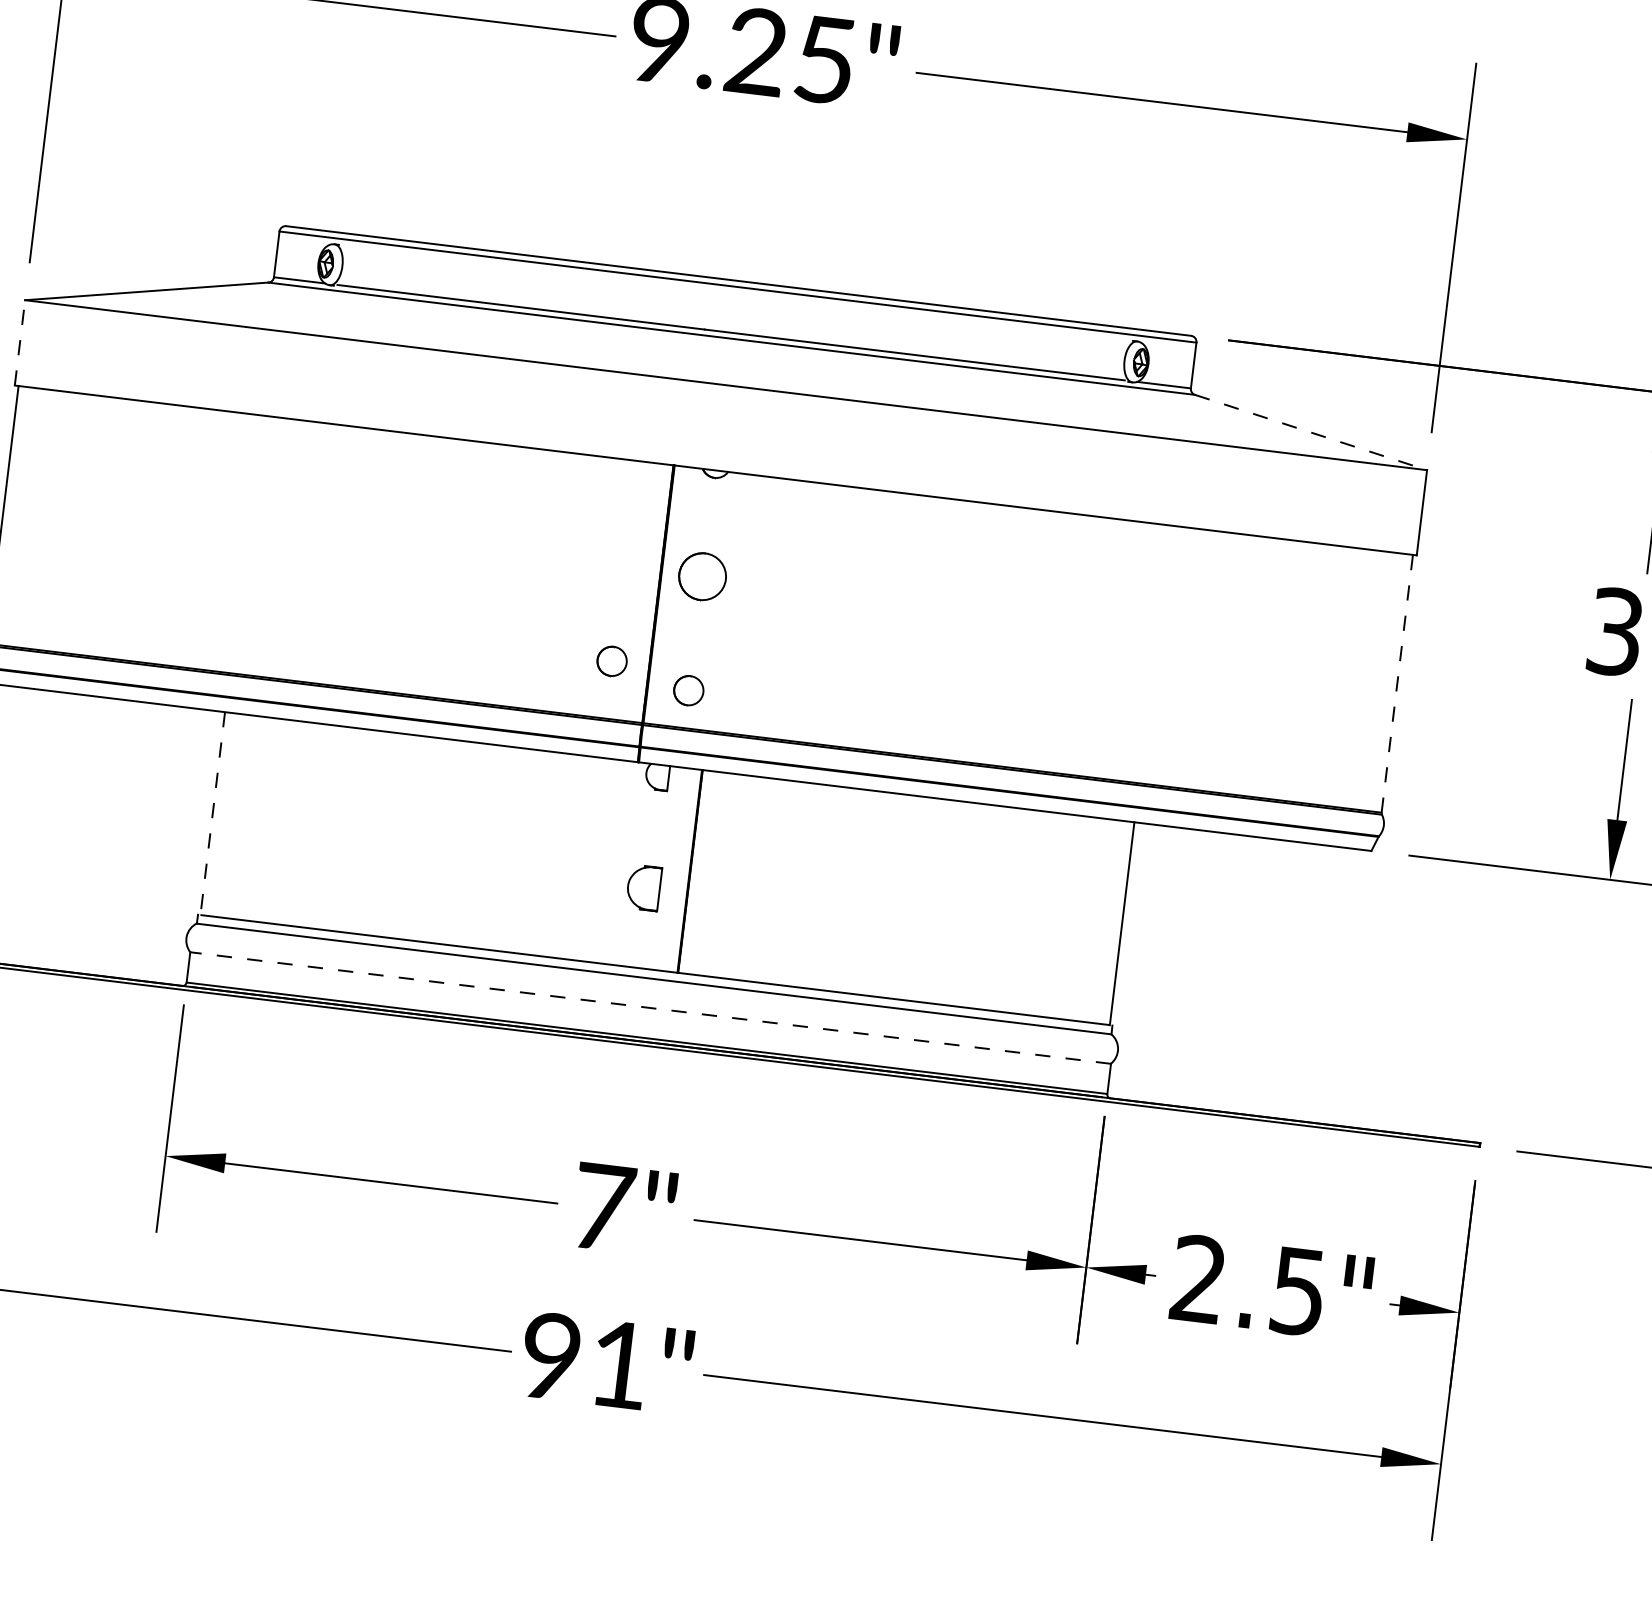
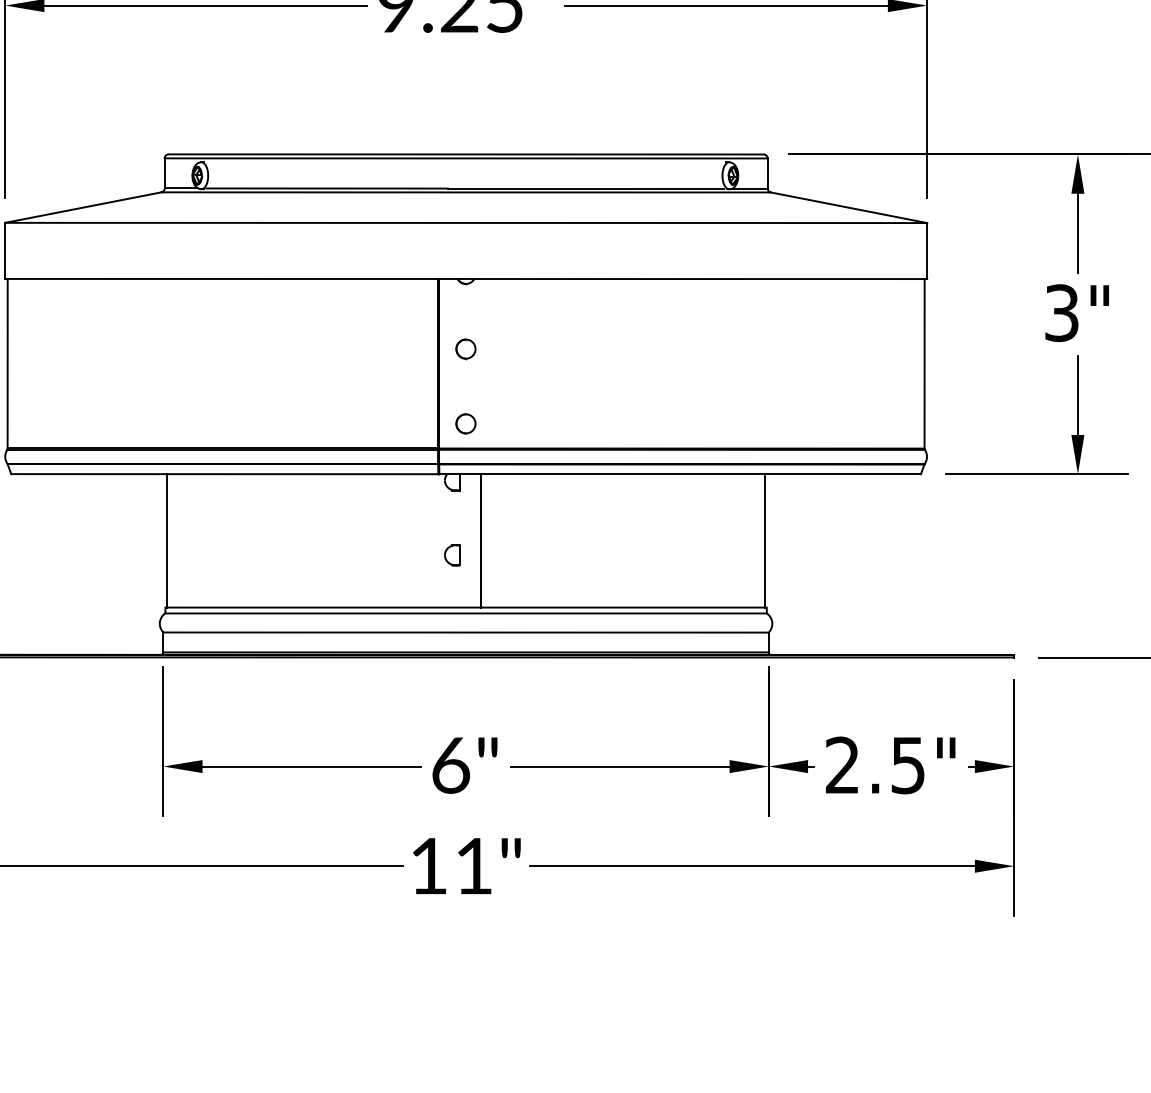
line: (20, 342) -> (5, 250), dashed -> solid
line: (1311, 432) -> (849, 207), dashed -> solid
part: (701, 577) -> (465, 349), size x0.62
part: (611, 660) -> (413, 410), removed
line: (1397, 683) -> (924, 363), dashed -> solid
line: (213, 813) -> (167, 540), dashed -> solid
part: (644, 888) -> (452, 555), size x0.71
line: (651, 1008) -> (466, 632), dashed -> solid
text: (603, 1207) -> (451, 765), 7" -> 6"
text: (550, 1355) -> (428, 865), 91" -> 11"

